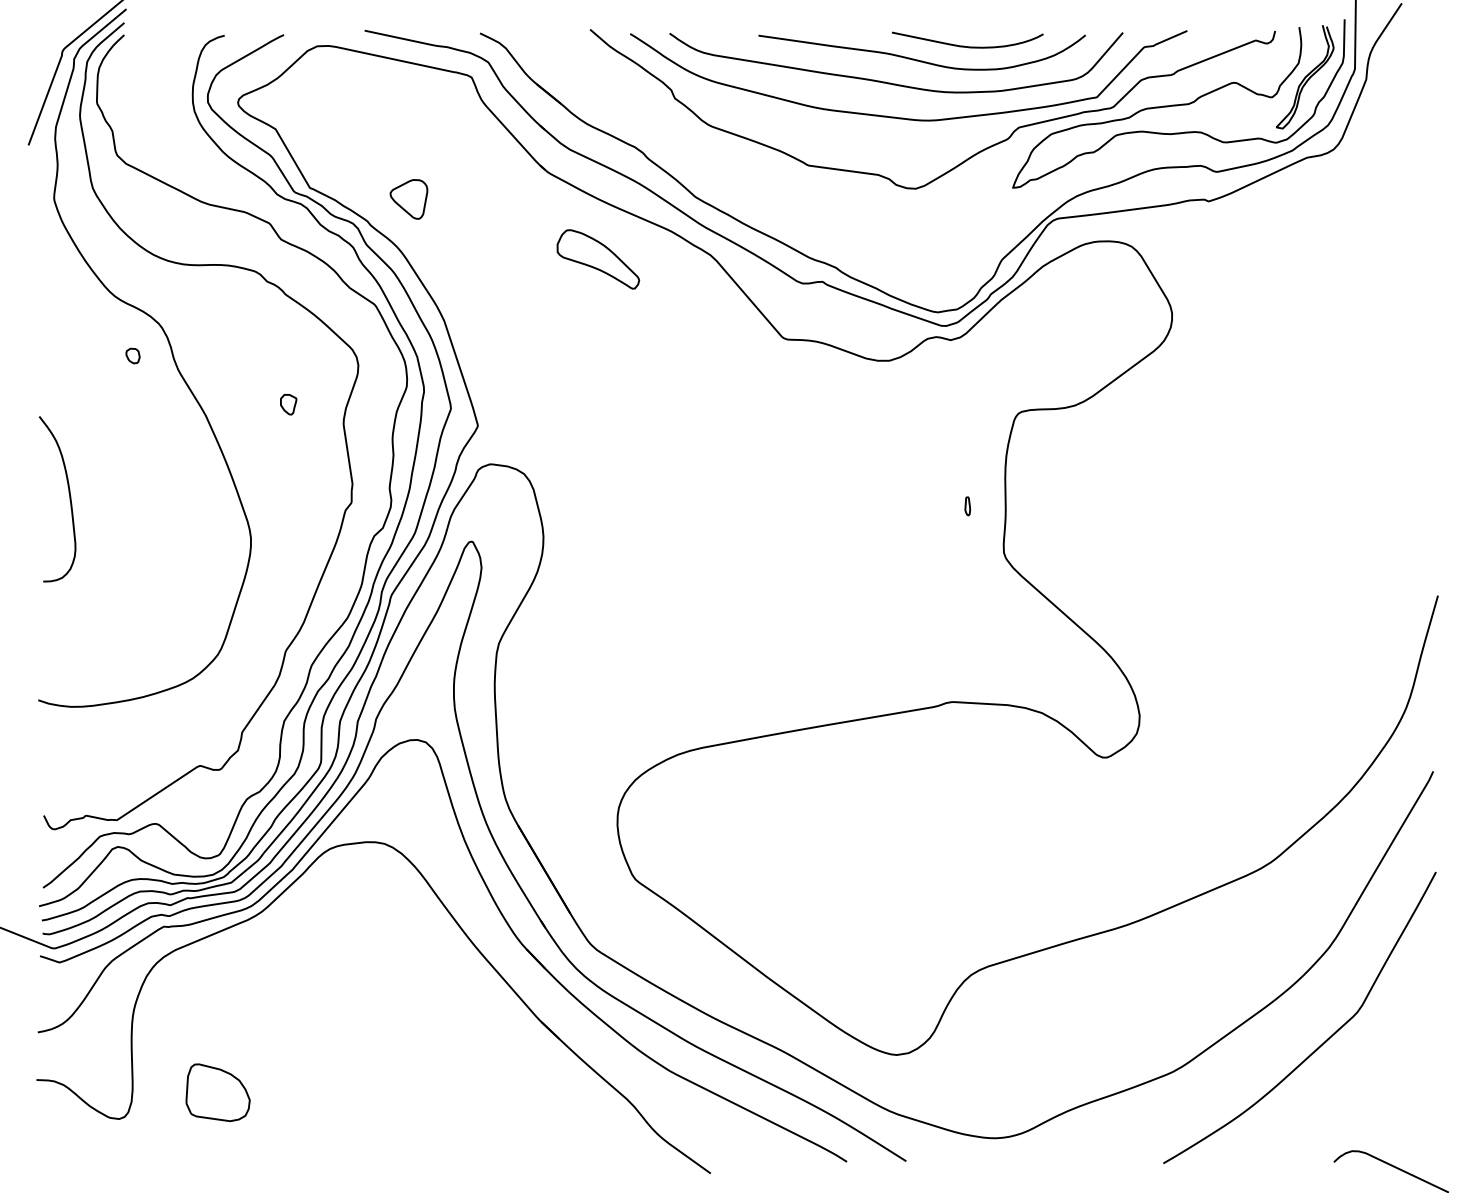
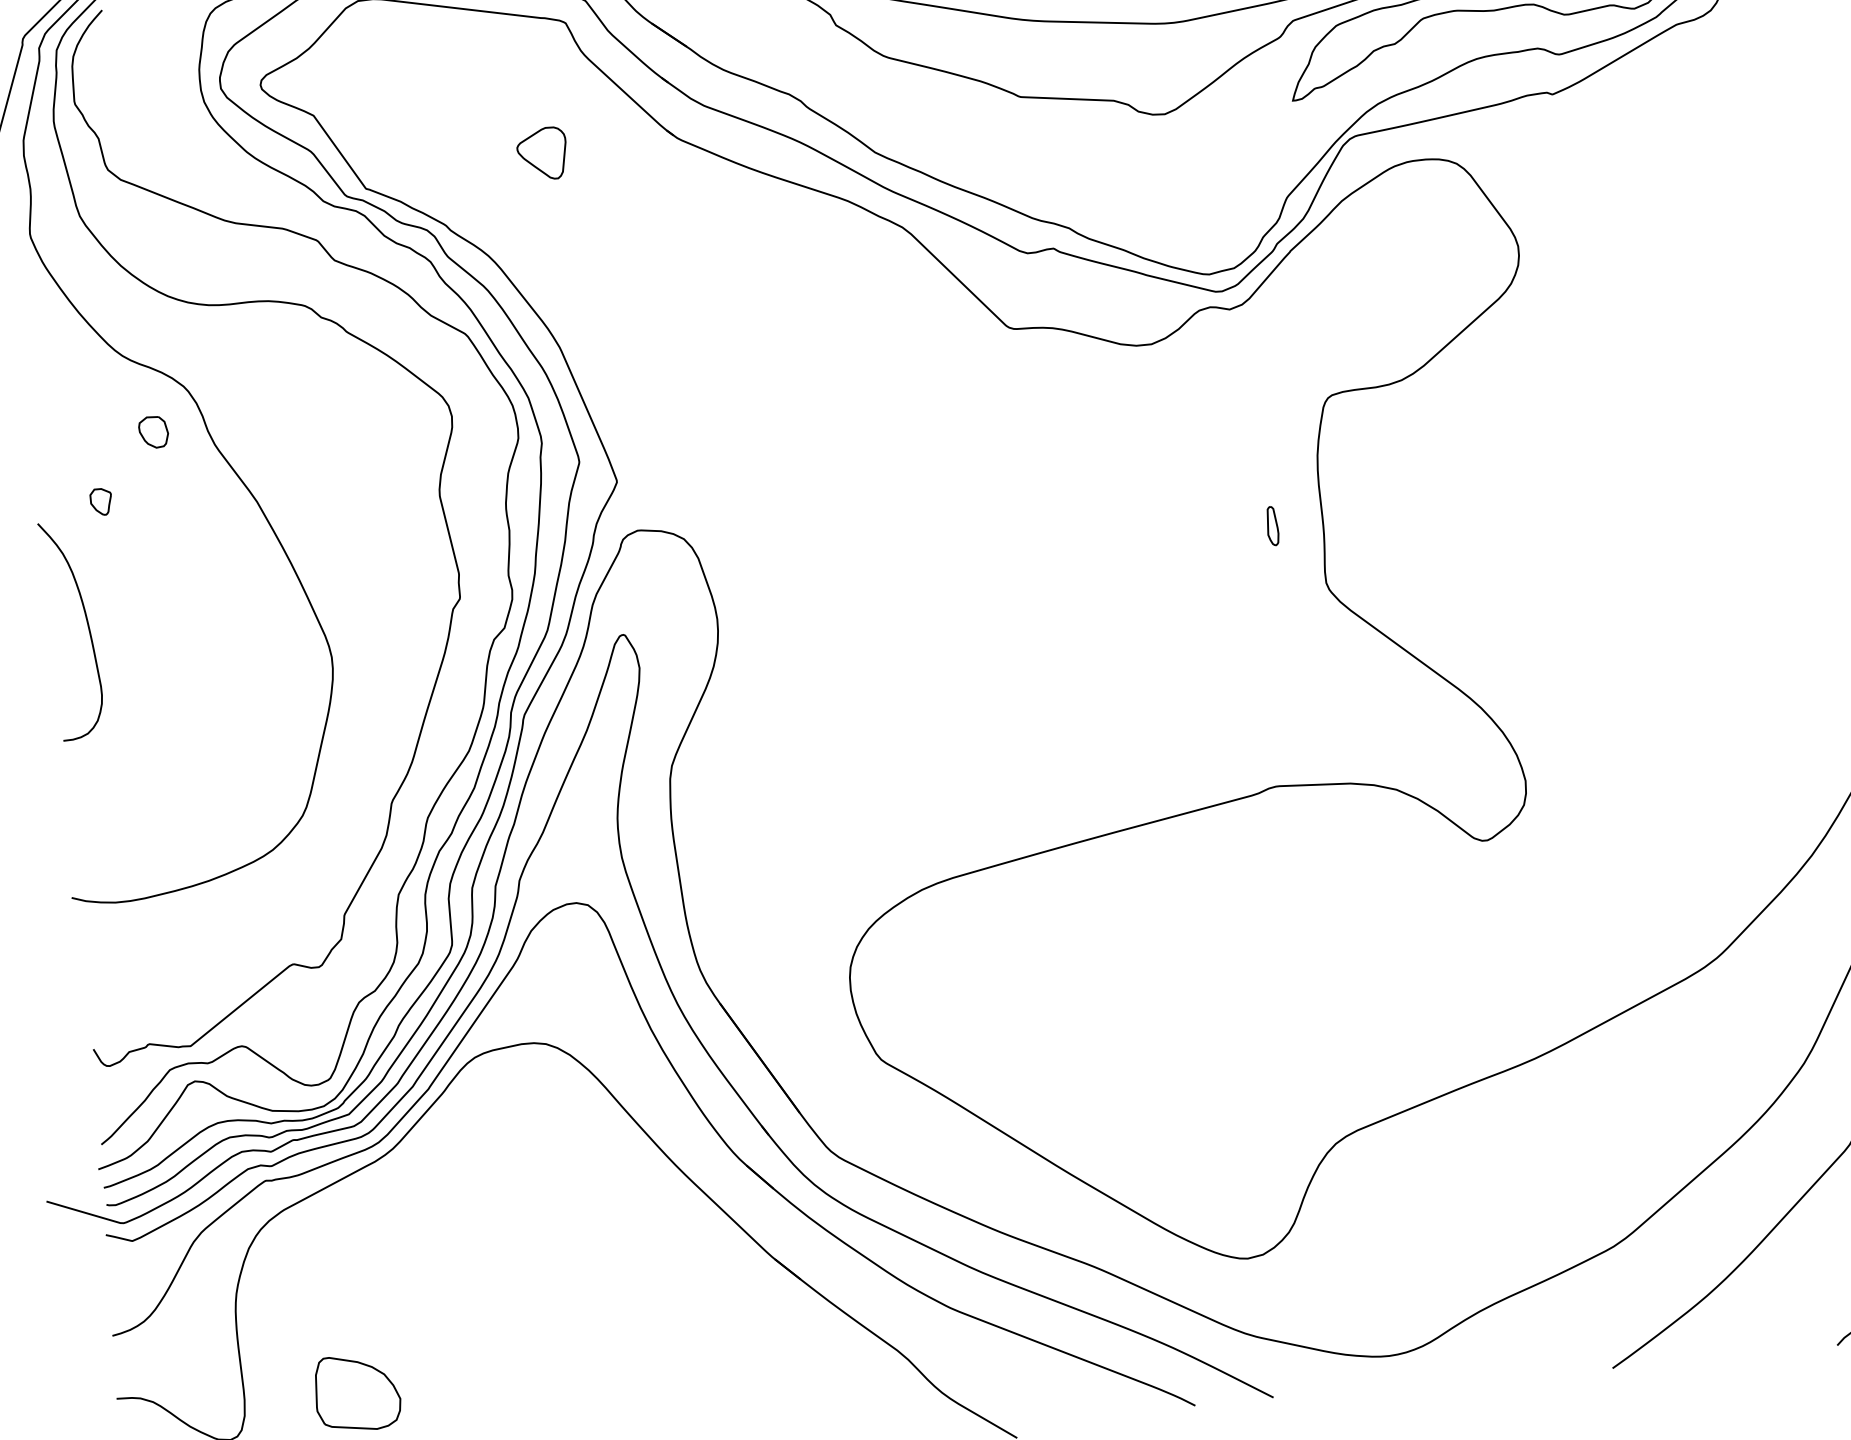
part: (408, 199) -> (541, 154), moved
part: (598, 259) -> (755, 247), removed
part: (132, 355) -> (152, 431), size x1.6
part: (288, 404) -> (101, 501), moved
part: (967, 506) -> (1272, 526), size x1.6

